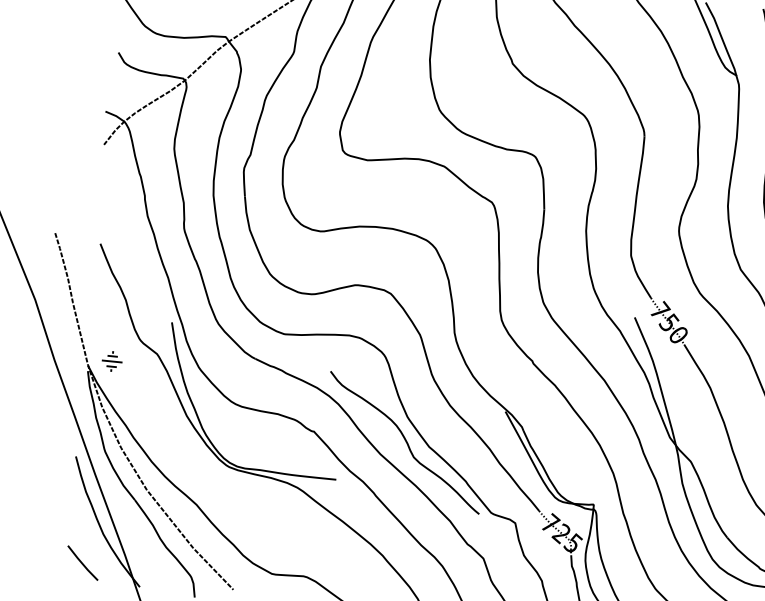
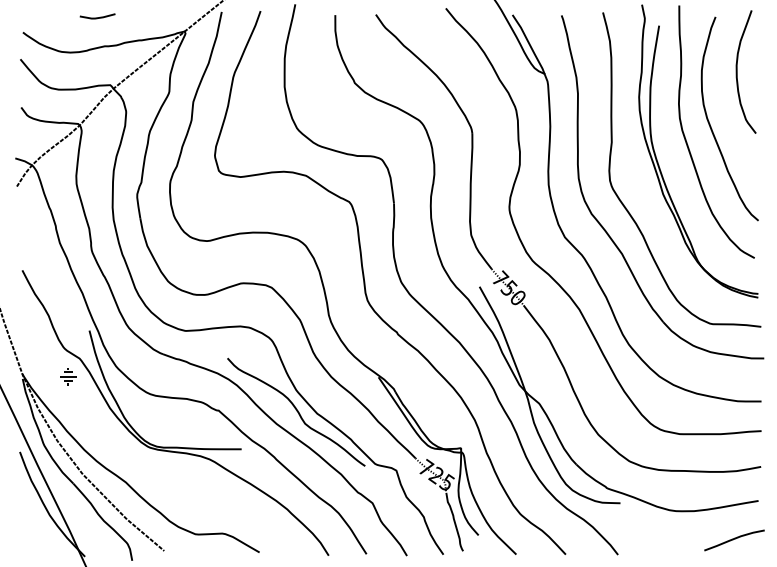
part: (112, 361) -> (68, 376), moved
line: (82, 563) -> (34, 541), removed

